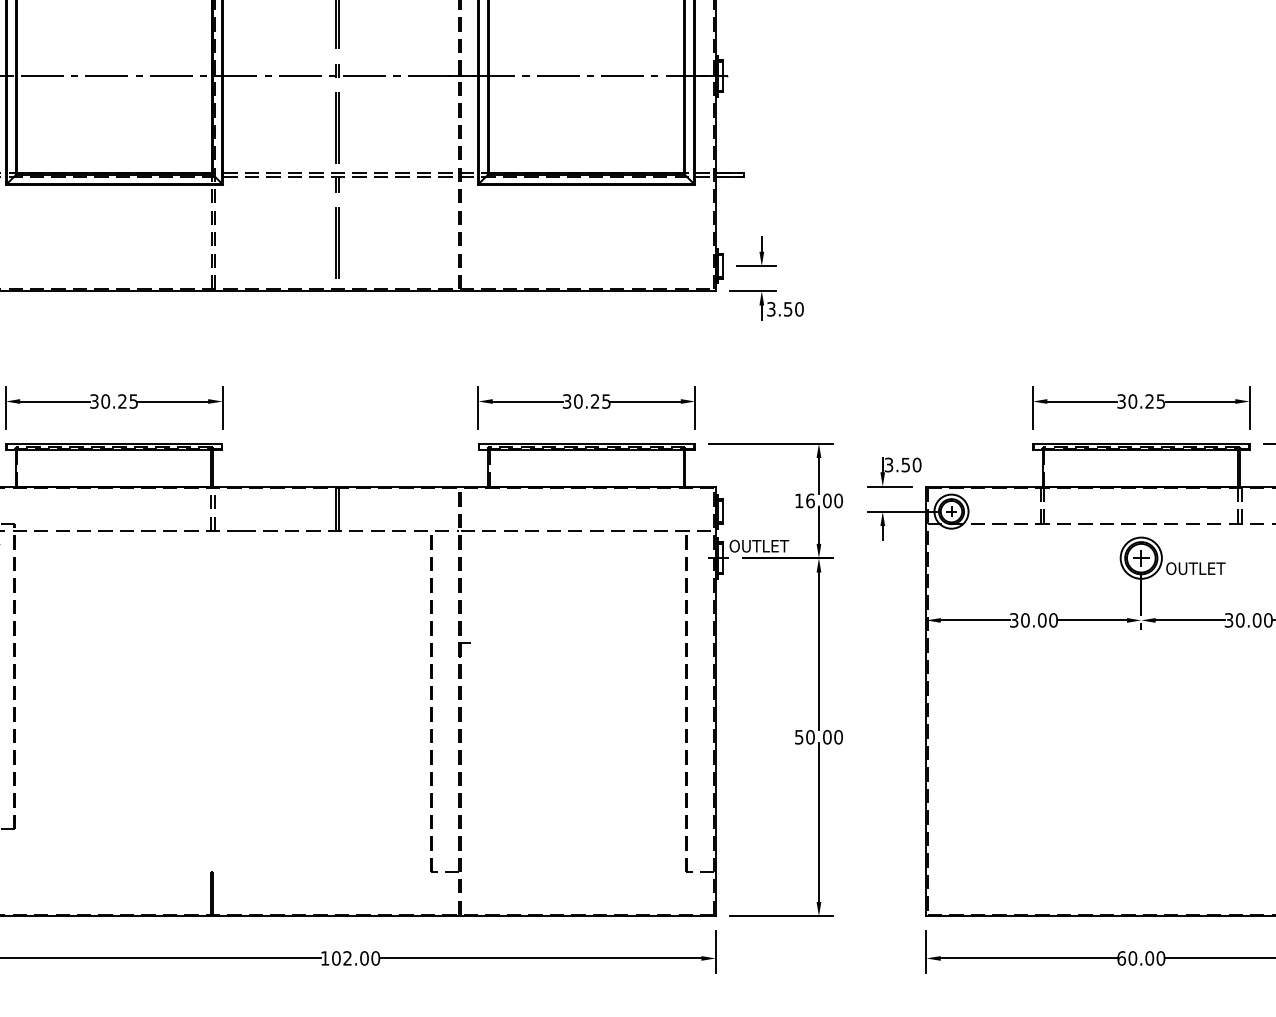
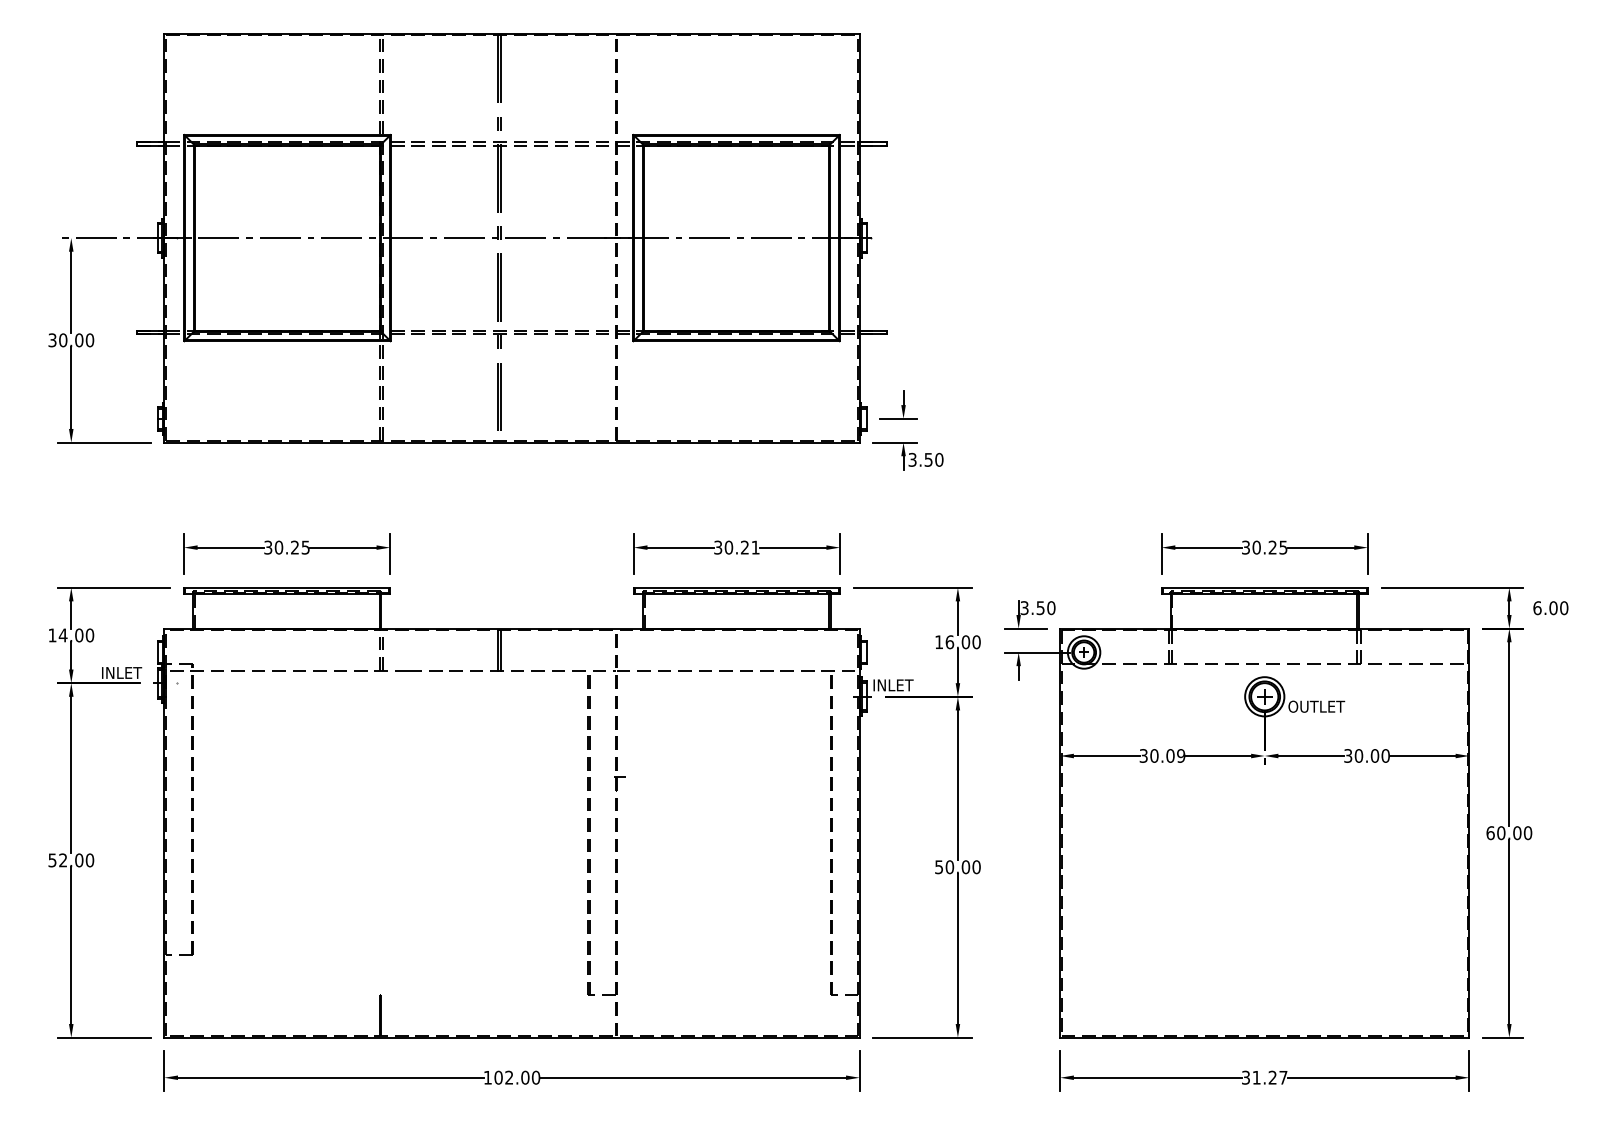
text: (606, 401) -> (755, 547), 30.25 -> 30.21
text: (759, 546) -> (901, 685), OUTLET -> INLET
text: (1053, 619) -> (1181, 755), 30.00 -> 30.09
text: (1141, 958) -> (1264, 1077), 60.00 -> 31.27

